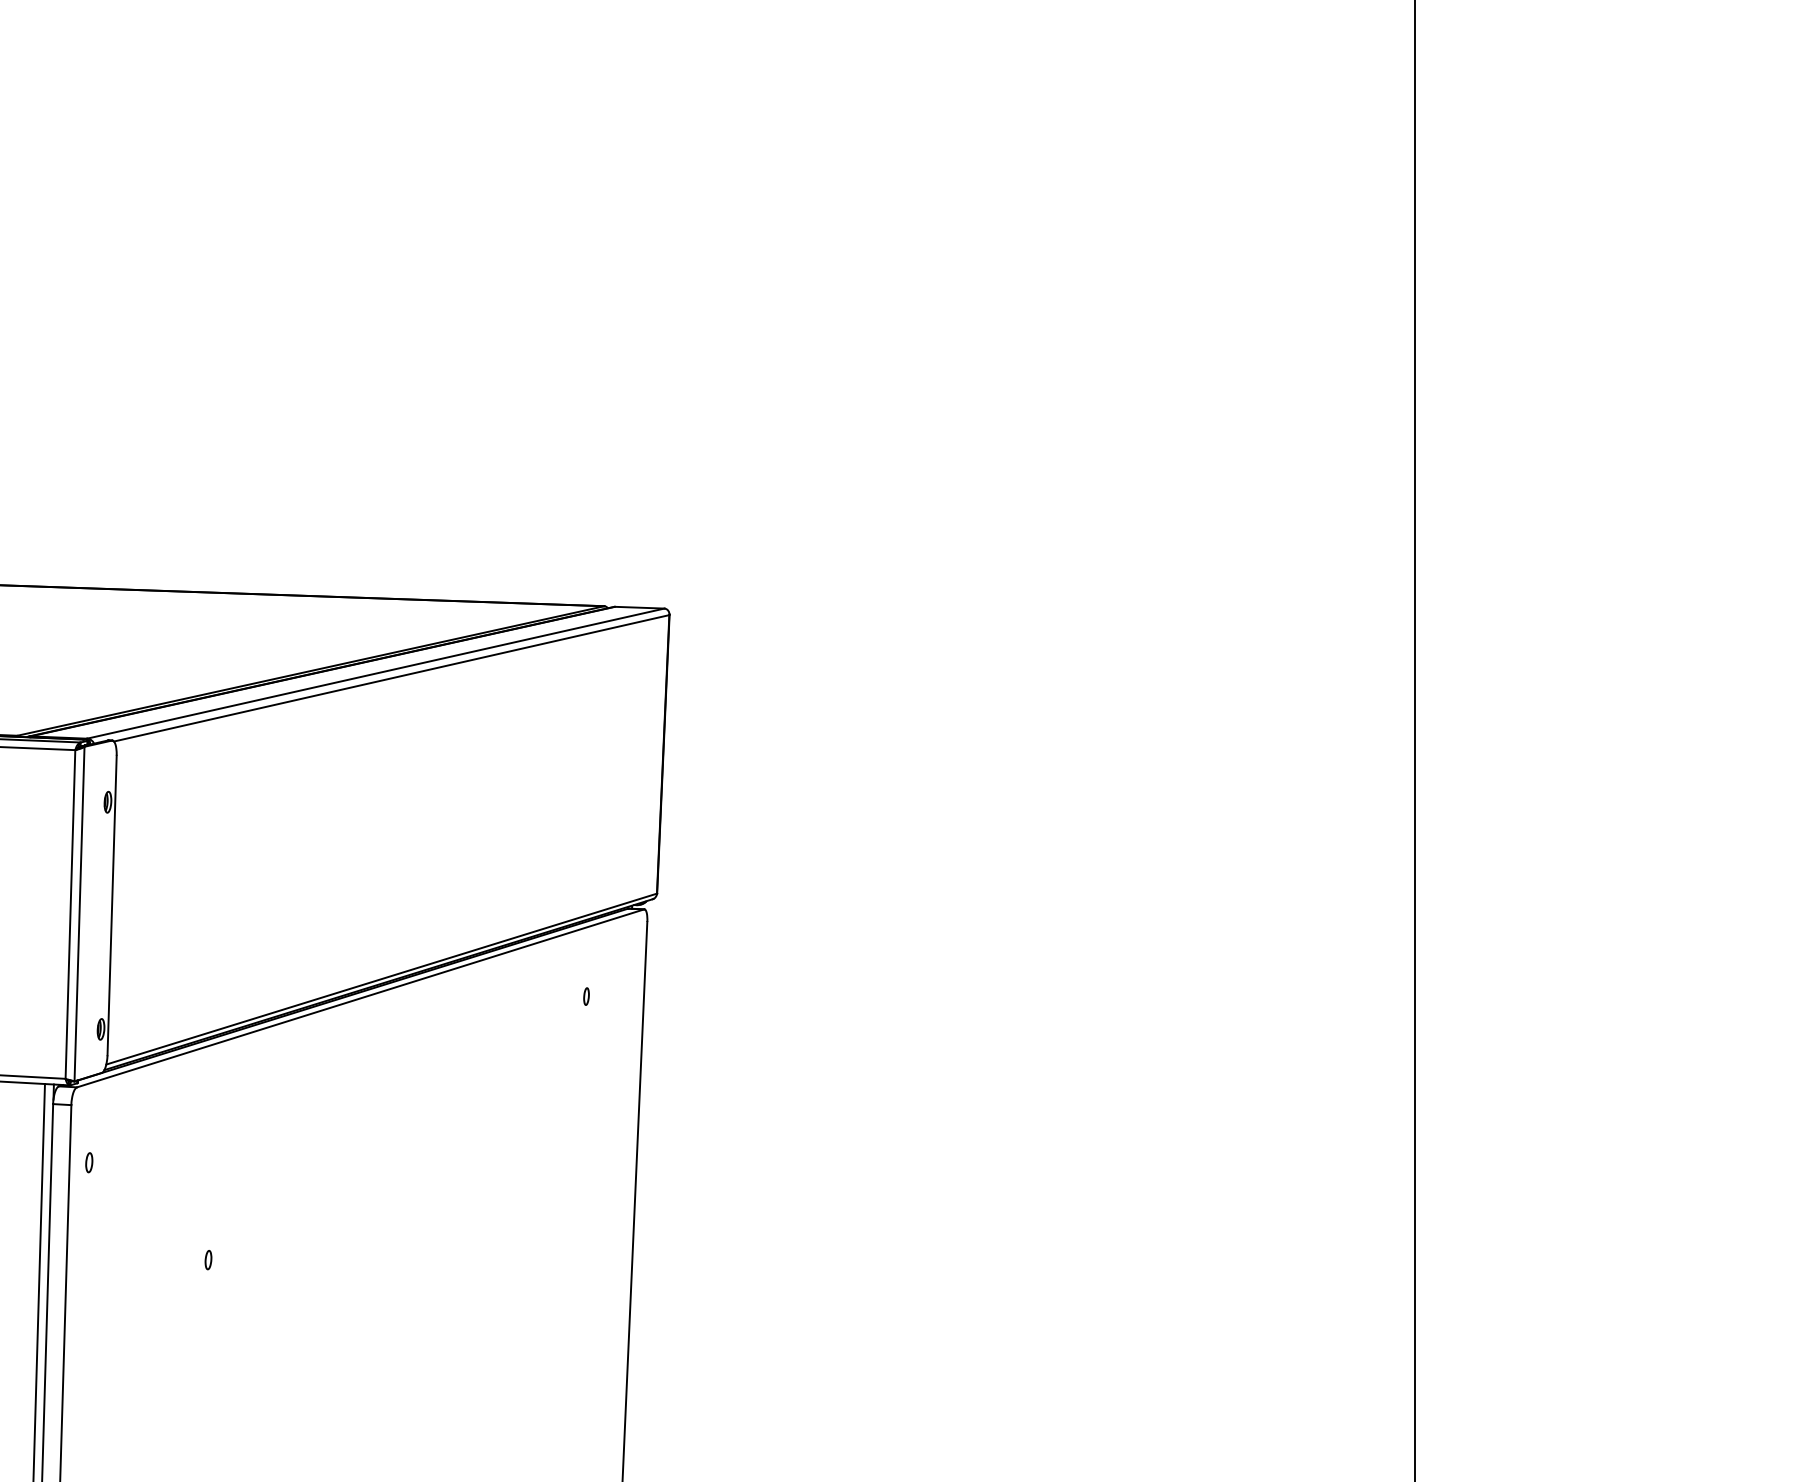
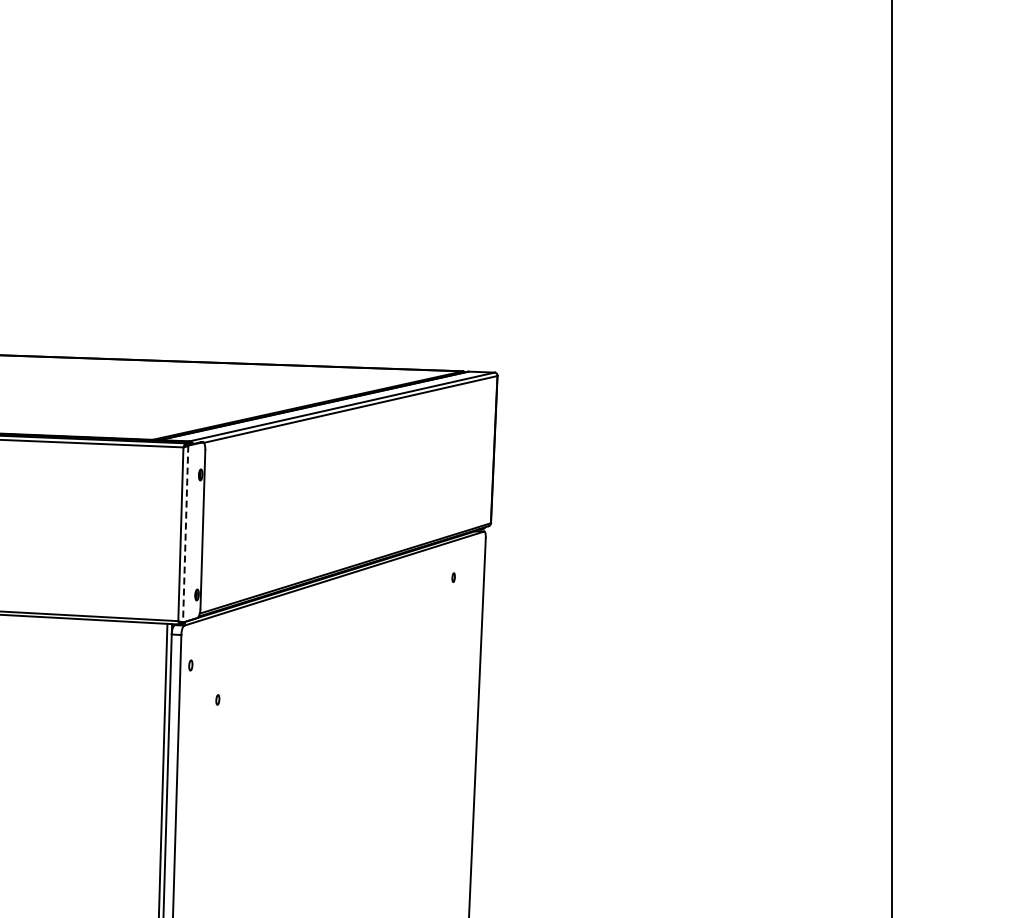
line: (79, 914) -> (185, 534), solid -> dashed
part: (207, 1259) -> (217, 699), moved

